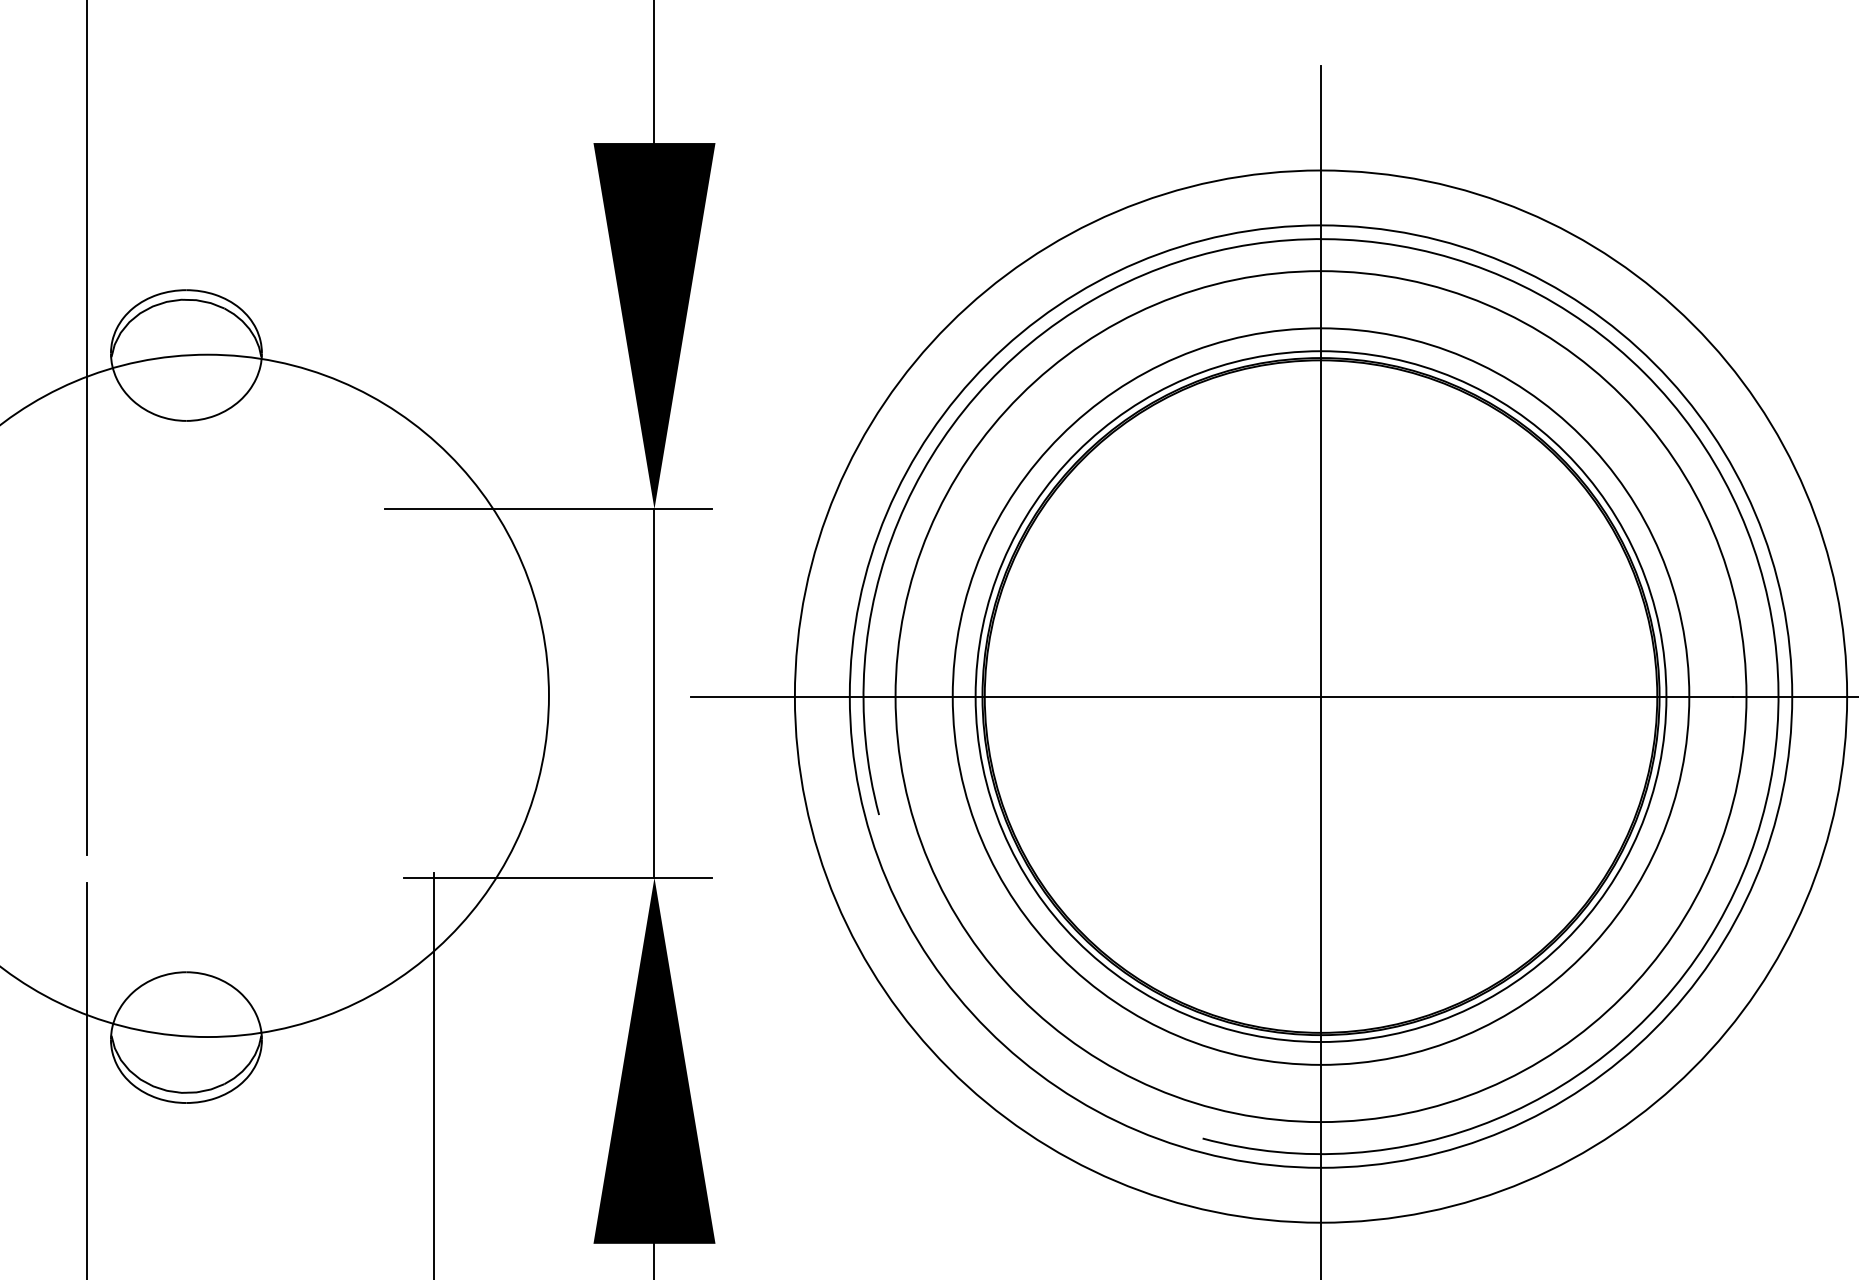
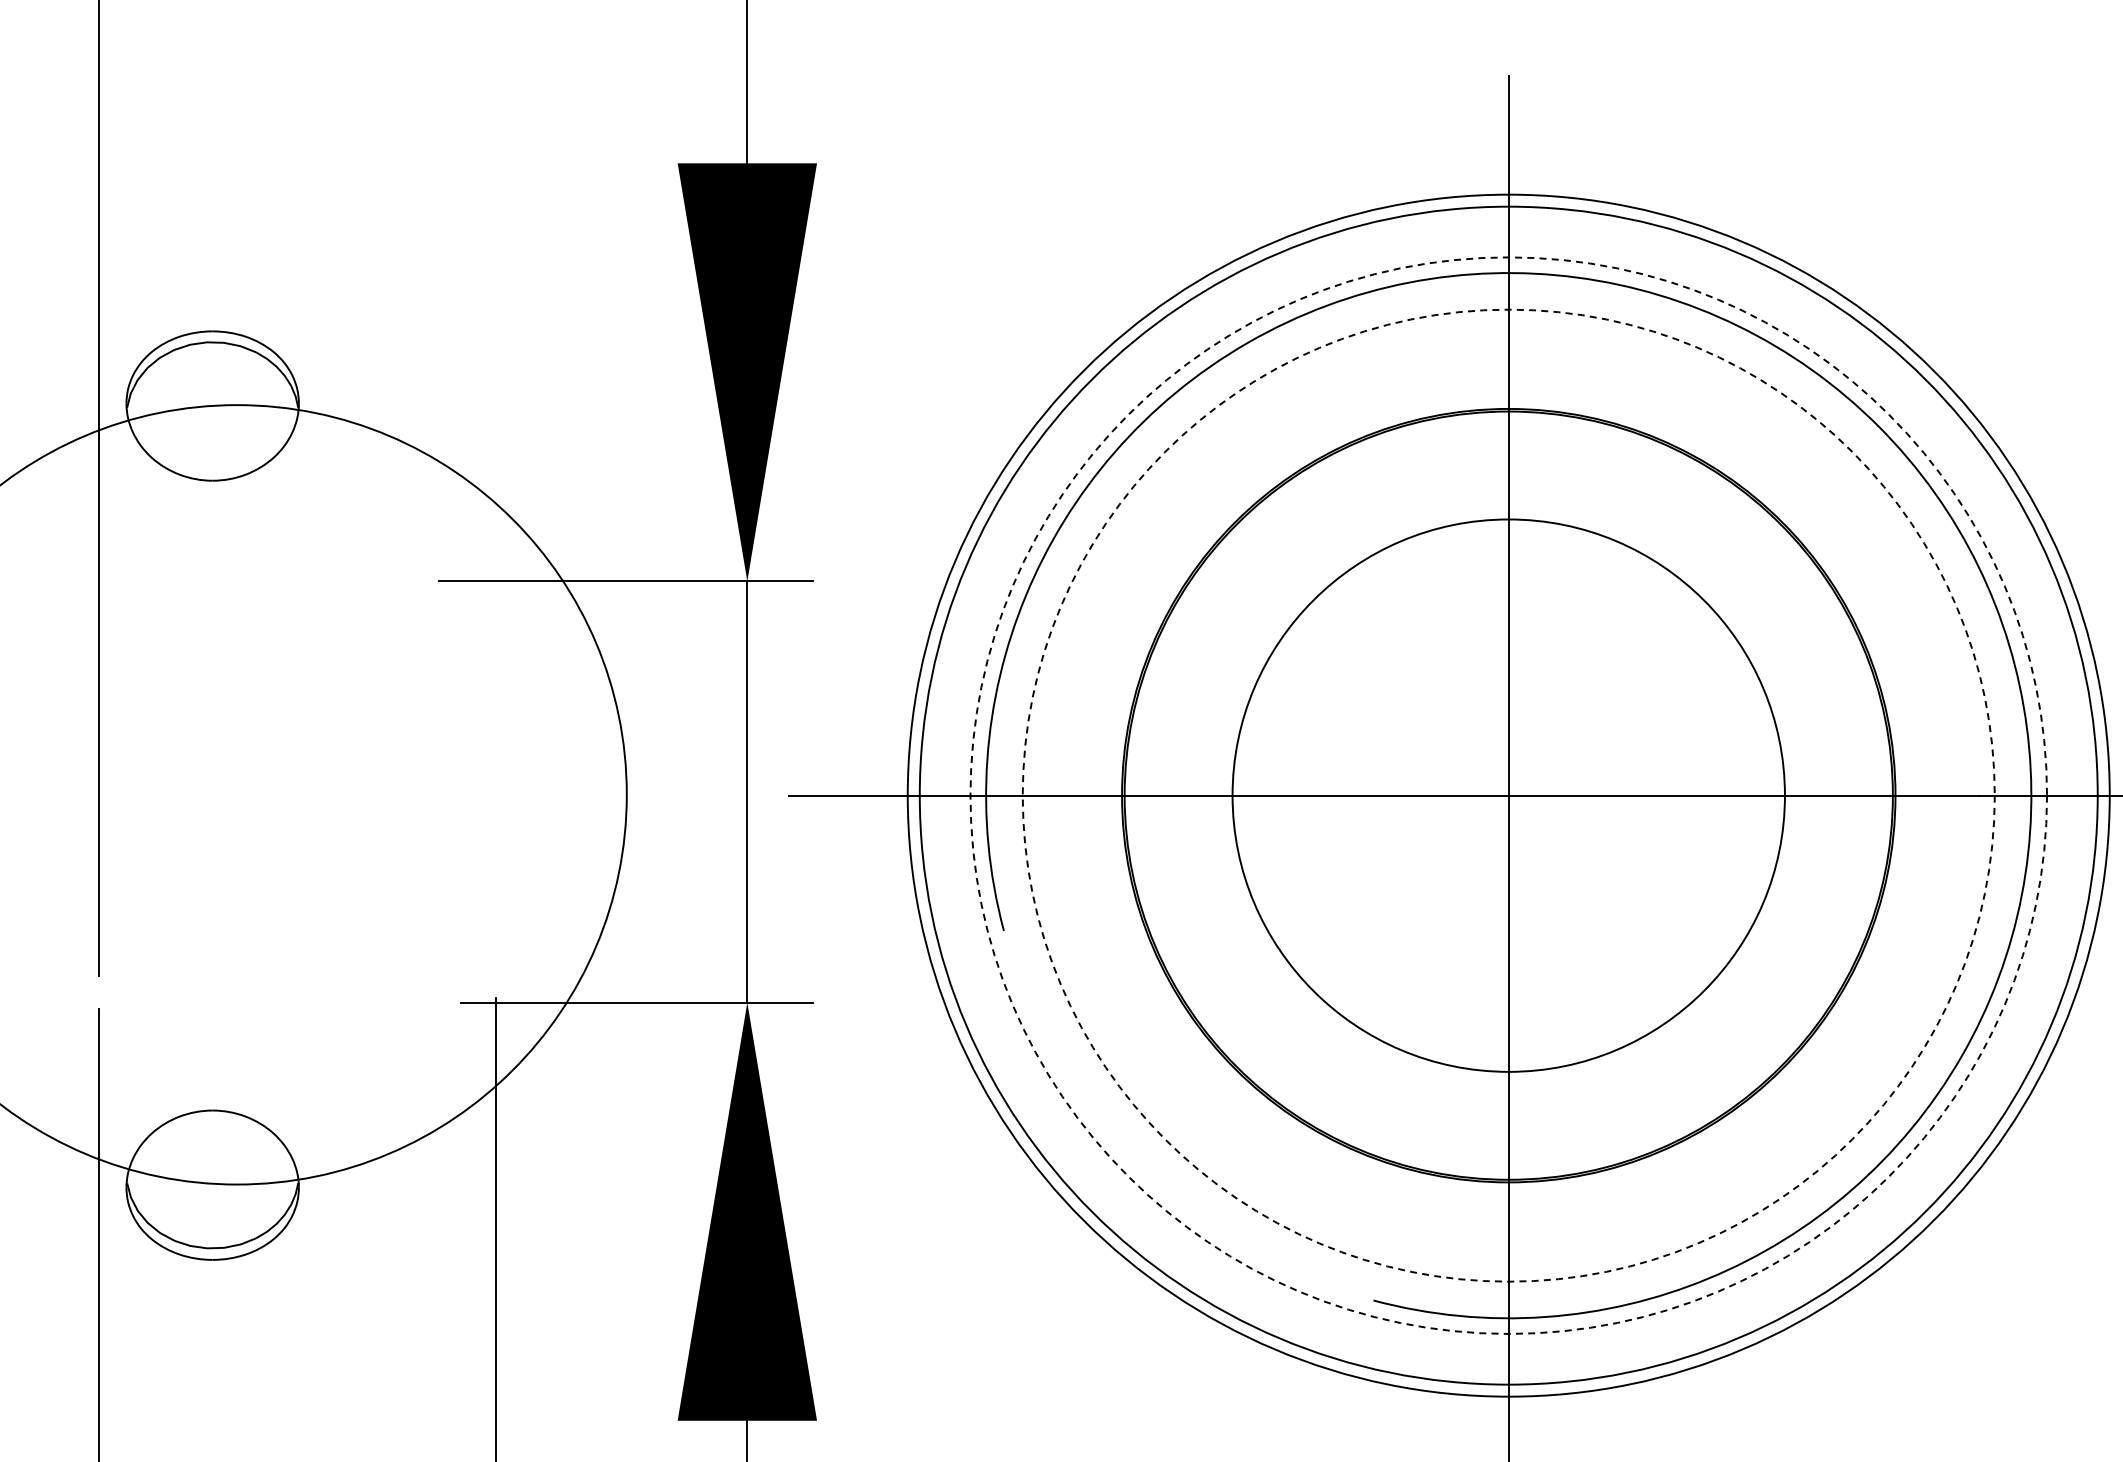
circle: (1320, 696) -> (1508, 795), size x0.7
circle: (1320, 696) -> (1508, 795), size x1.4
circle: (1320, 696) -> (1508, 795), solid -> dashed
circle: (1320, 696) -> (1508, 795), solid -> dashed

